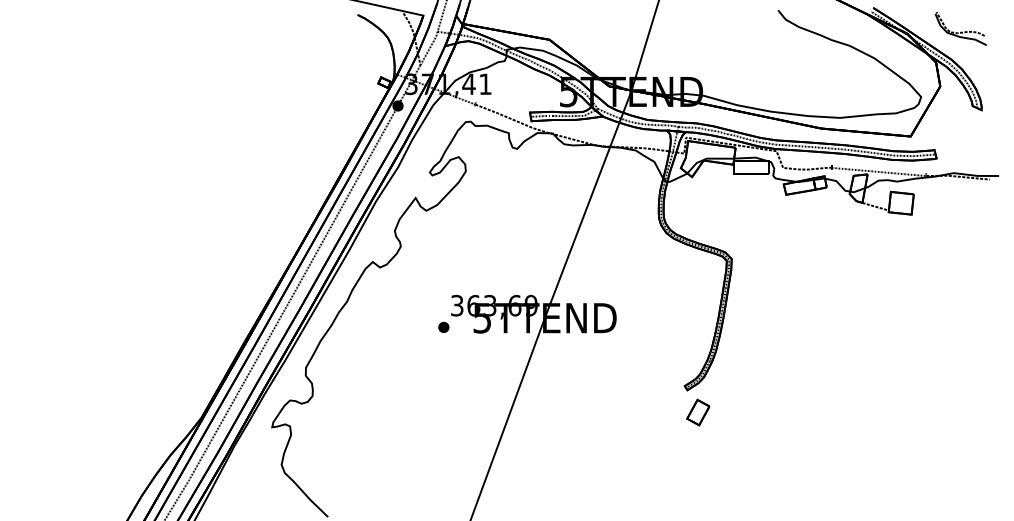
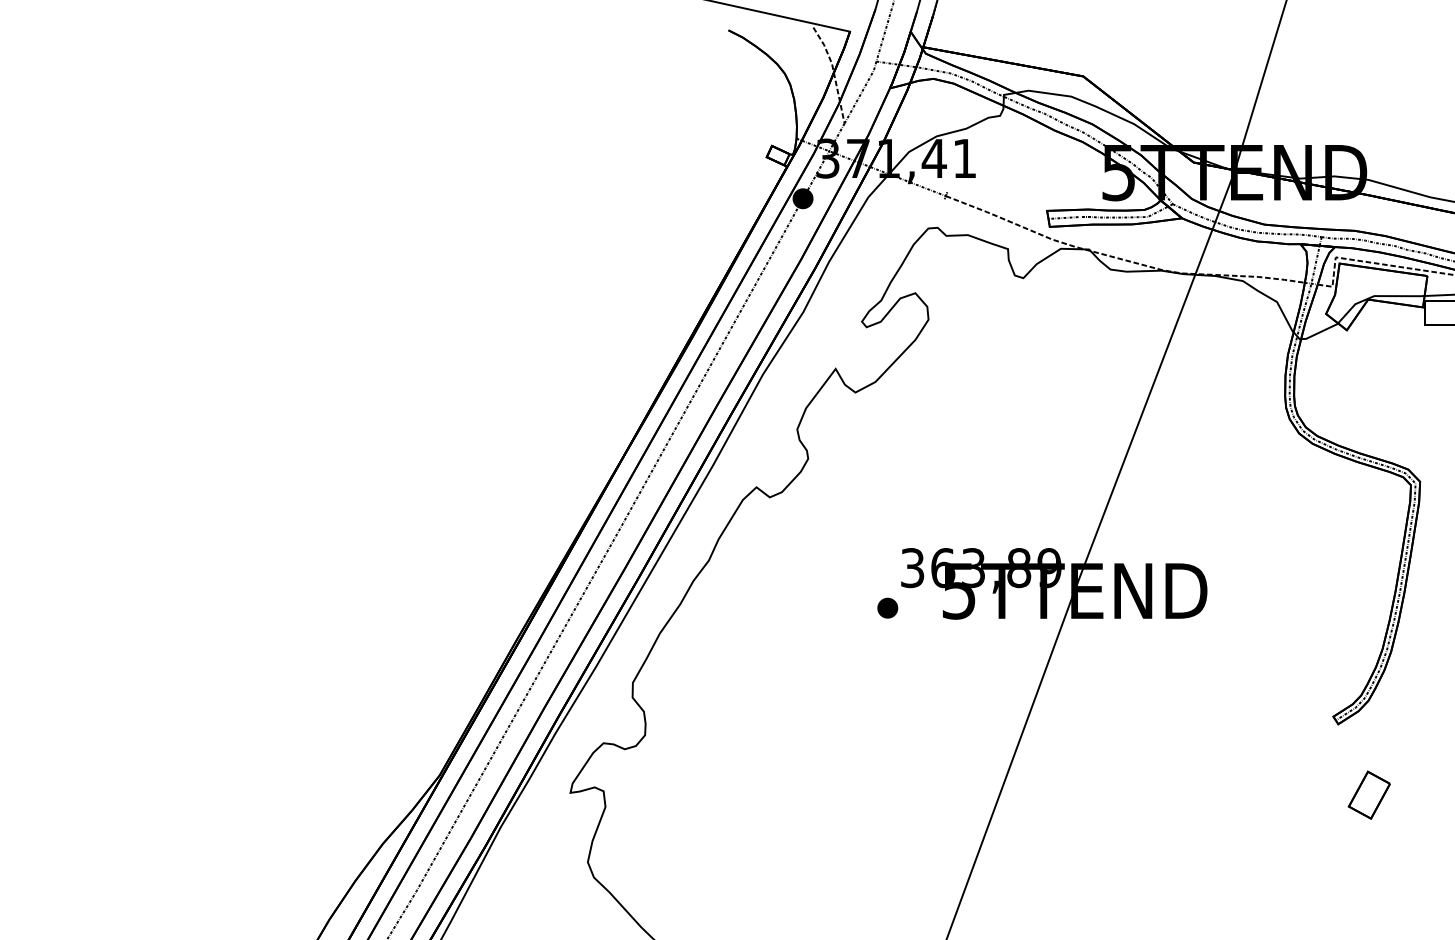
text: (514, 305) -> (1018, 567), 363,69 -> 363,89
part: (698, 412) -> (1369, 795), moved

